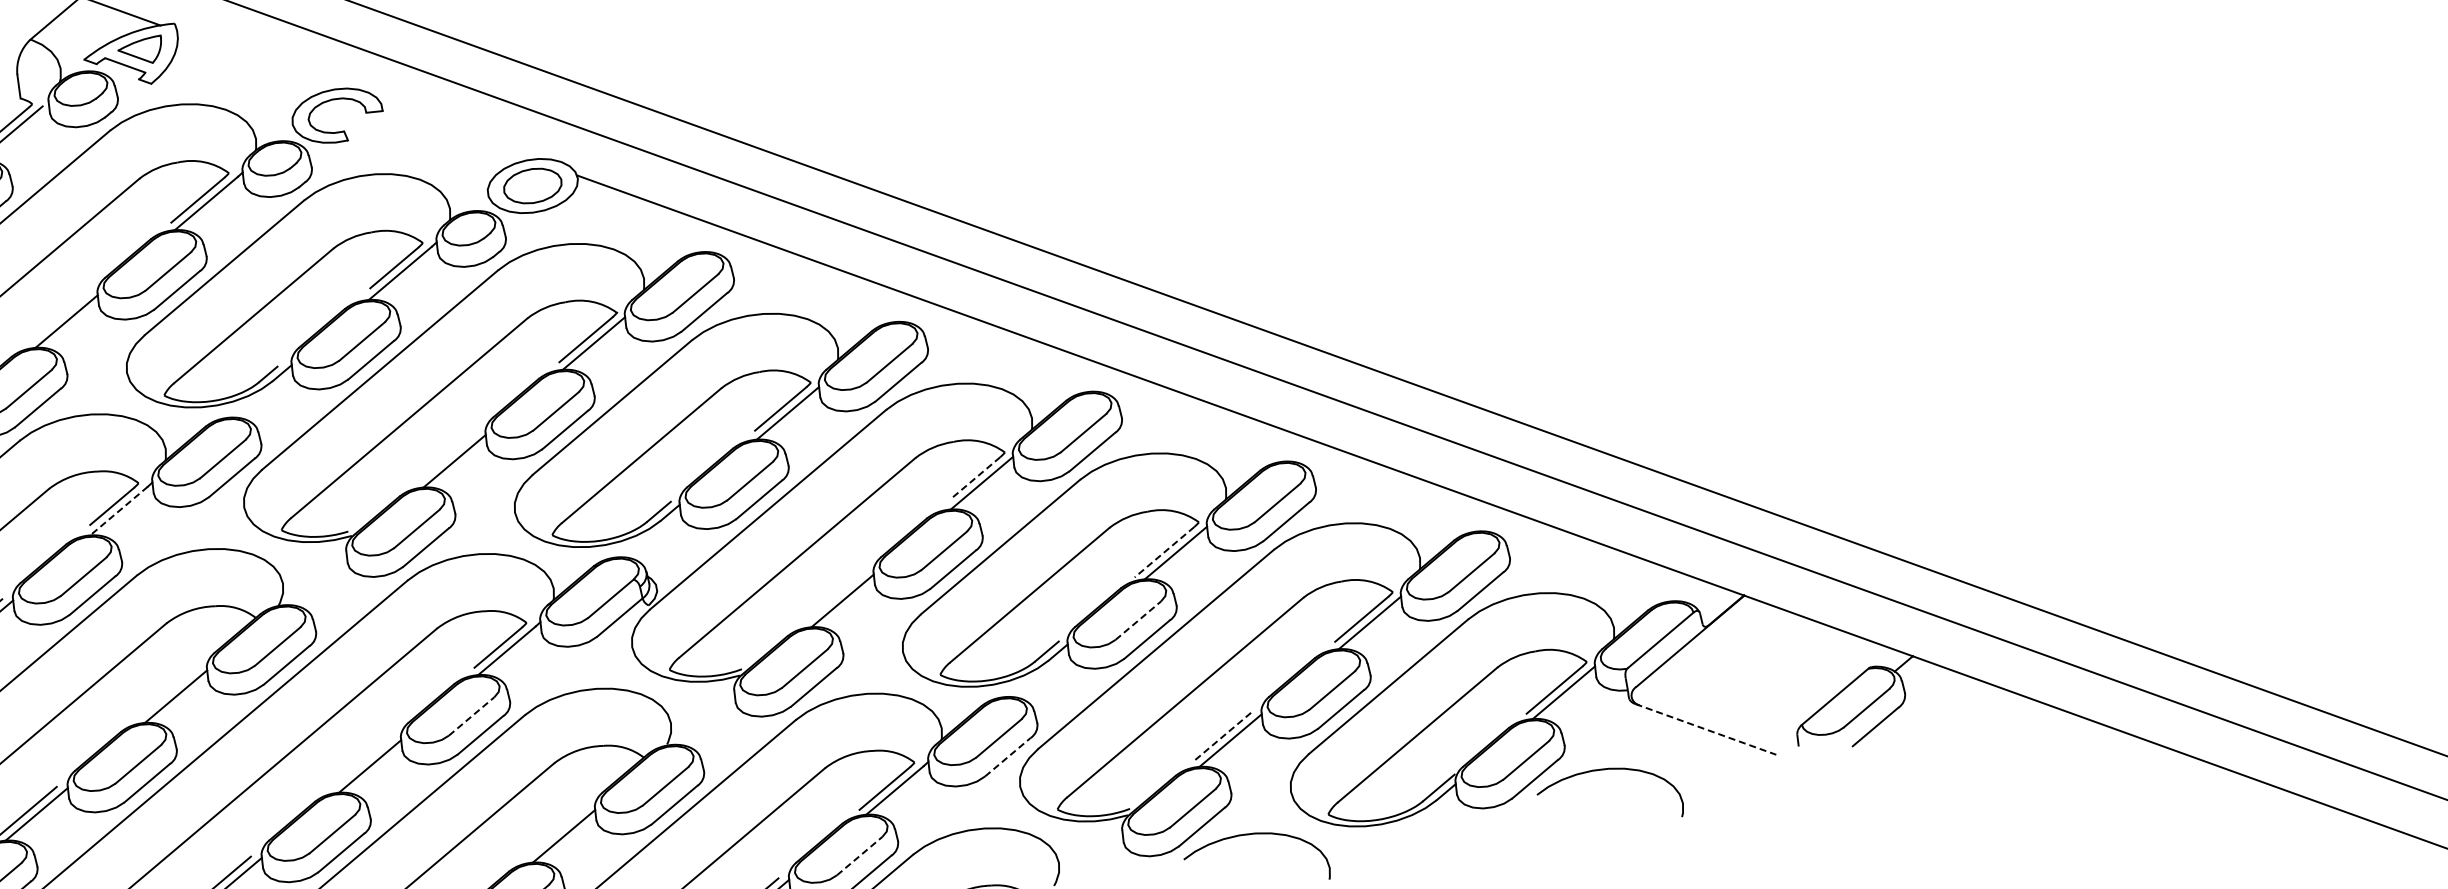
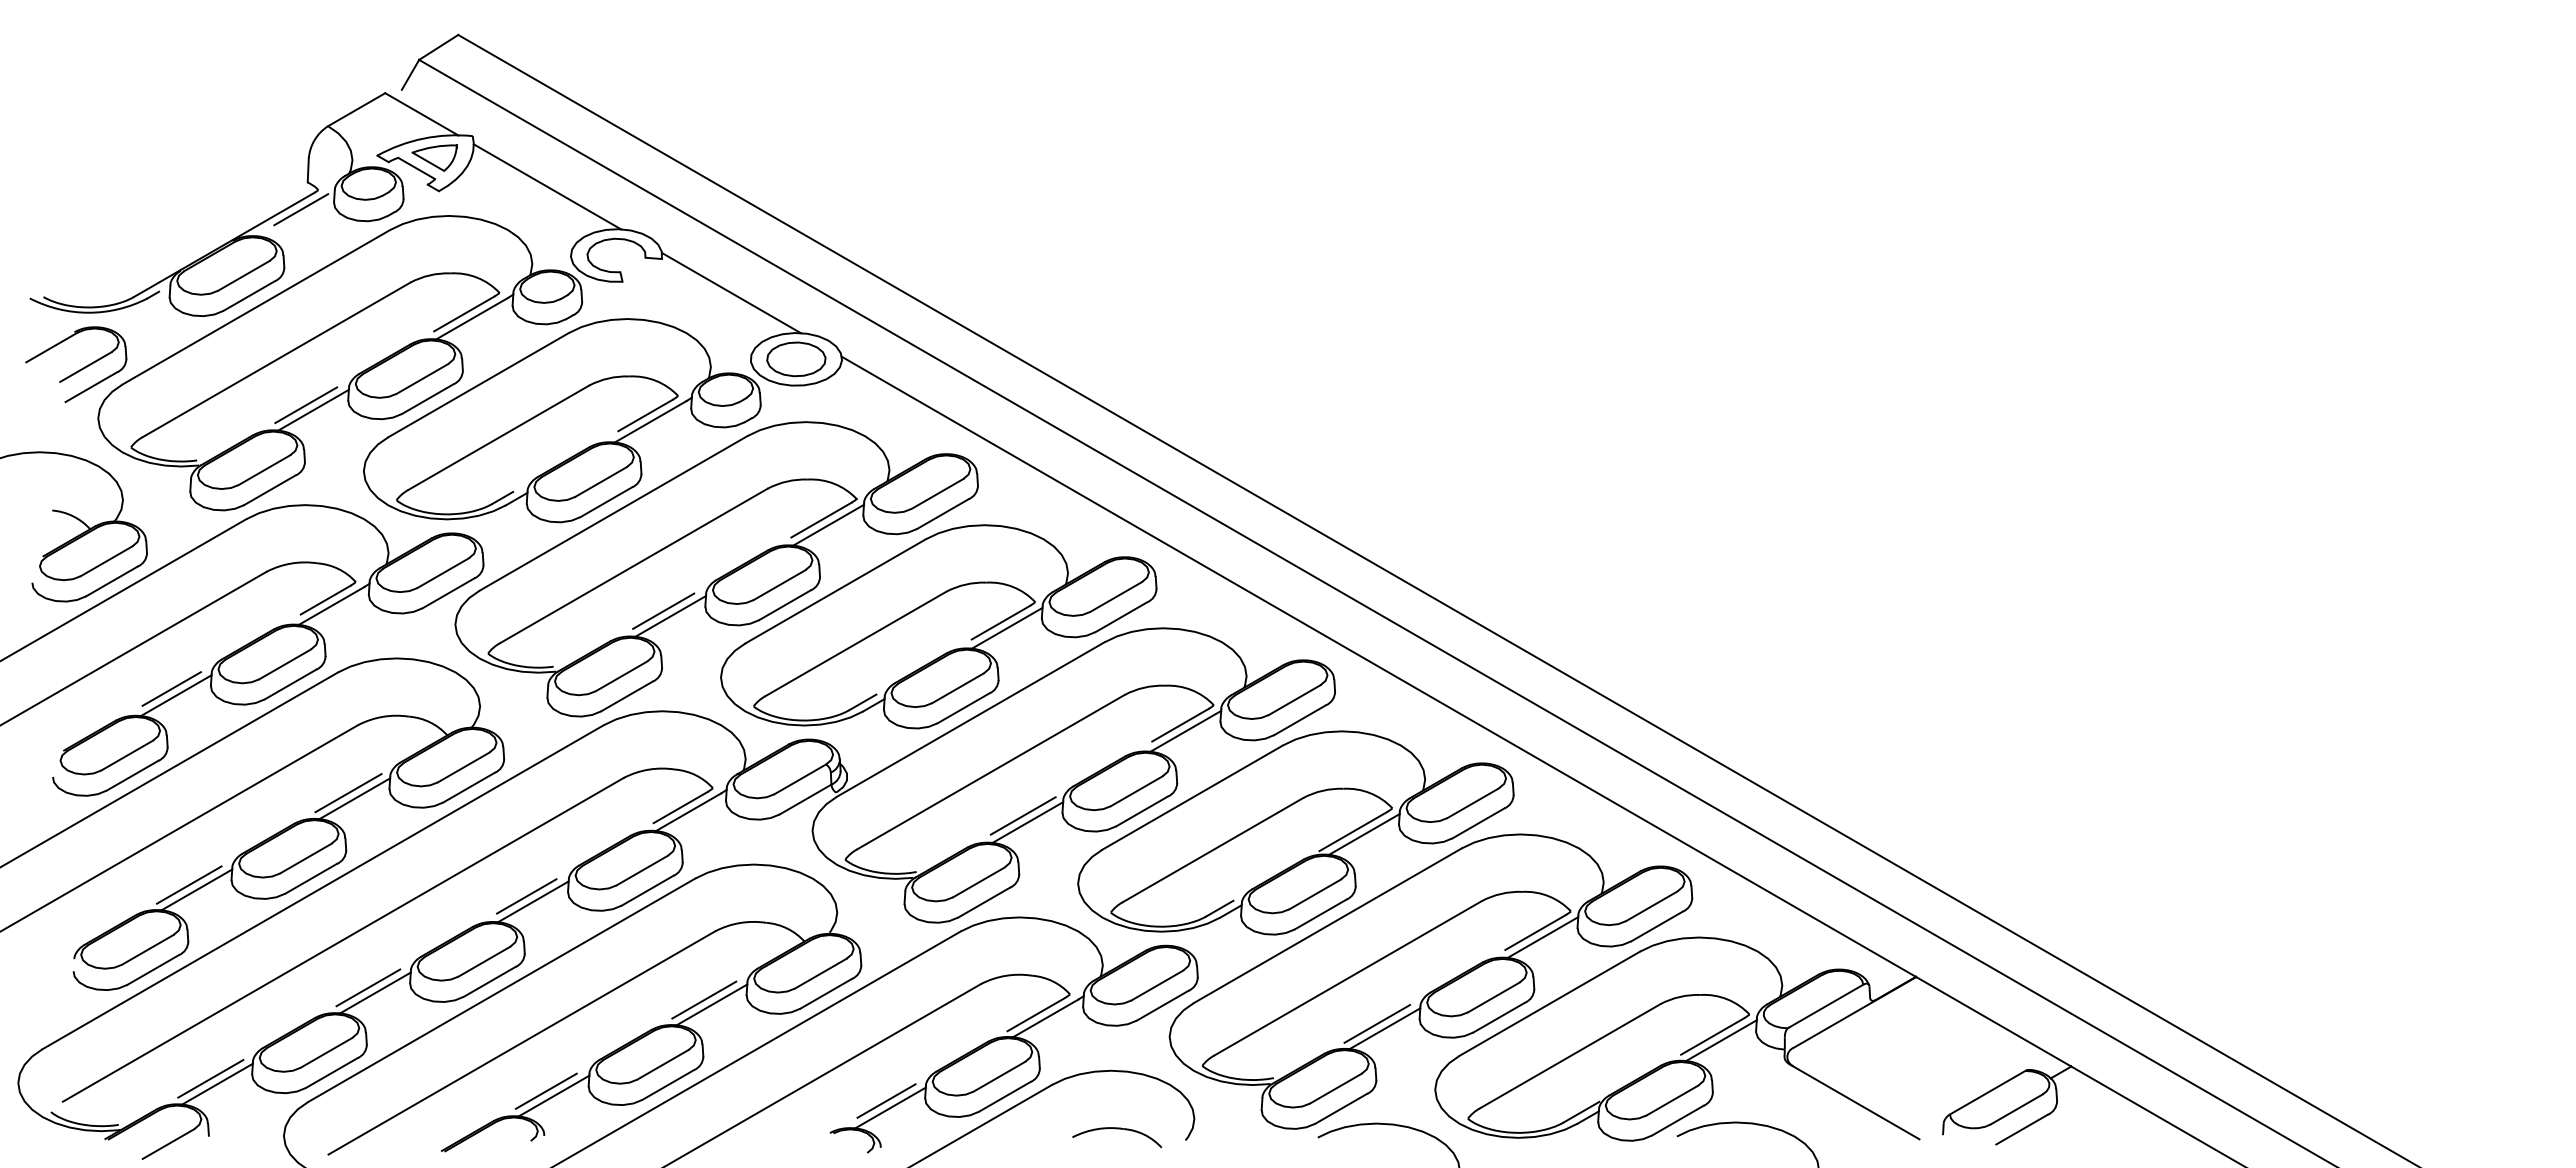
line: (257, 59) -> (547, 186), added
line: (457, 132) -> (731, 293), added
line: (58, 318) -> (306, 405), added
line: (446, 456) -> (663, 610), added
line: (975, 478) -> (1180, 725), dashed -> solid
line: (119, 511) -> (331, 606), dashed -> solid
line: (1163, 552) -> (1352, 831), dashed -> solid
line: (836, 594) -> (1022, 815), added
line: (1138, 620) -> (1315, 894), dashed -> solid
line: (168, 692) -> (348, 793), added
line: (471, 716) -> (642, 870), dashed -> solid
line: (1705, 729) -> (1854, 1101), dashed -> solid
line: (1222, 736) -> (1377, 1023), dashed -> solid
line: (1007, 757) -> (1162, 1005), dashed -> solid
line: (362, 762) -> (526, 896), added
line: (555, 832) -> (704, 999), added
line: (859, 855) -> (999, 1076), dashed -> solid

